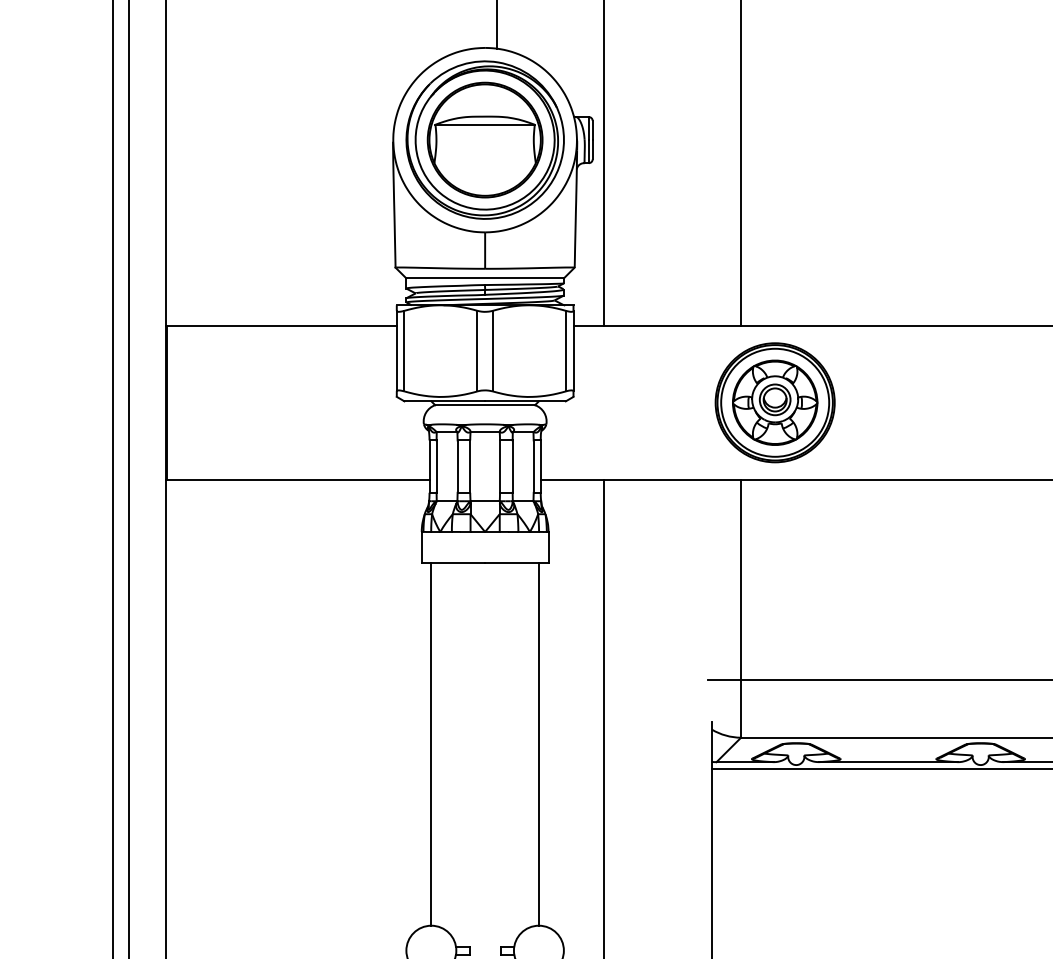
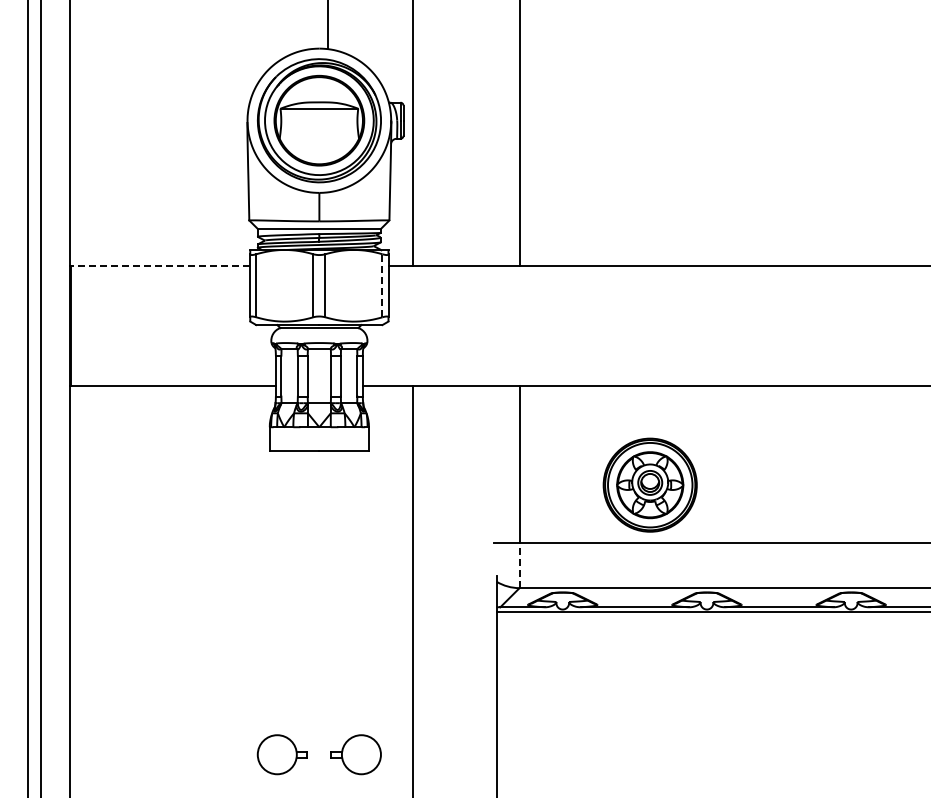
line: (282, 326) -> (160, 266), solid -> dashed
line: (565, 350) -> (382, 285), solid -> dashed
part: (774, 401) -> (649, 484), moved
line: (740, 708) -> (519, 565), solid -> dashed
line: (431, 744) -> (277, 593), removed
line: (538, 744) -> (361, 593), removed

